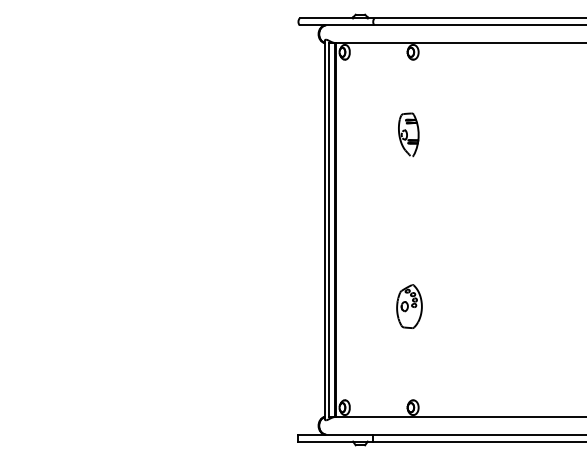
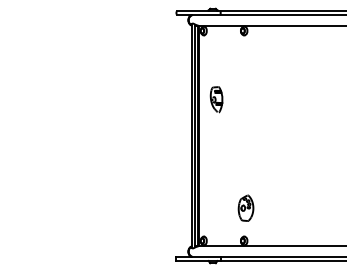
part: (408, 134) -> (216, 99), moved
part: (408, 305) -> (245, 207), moved

